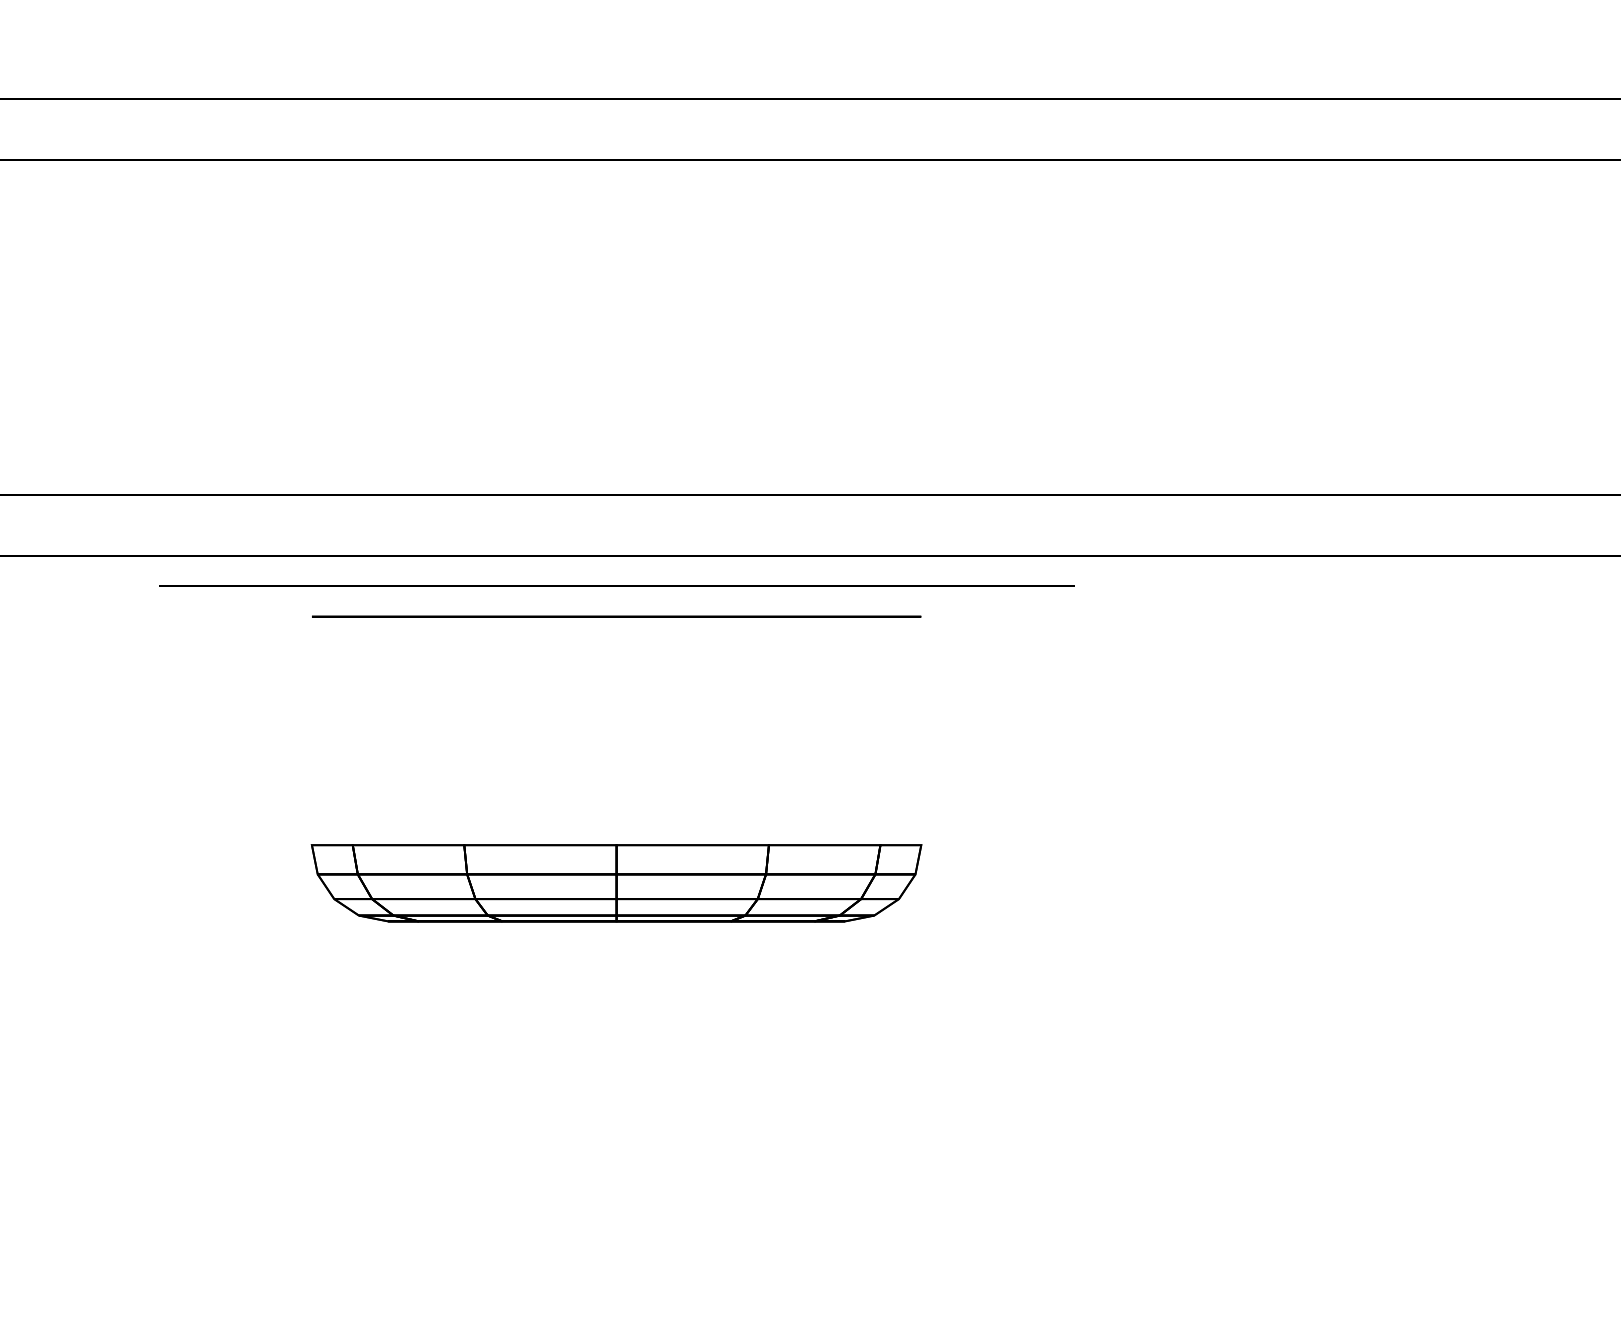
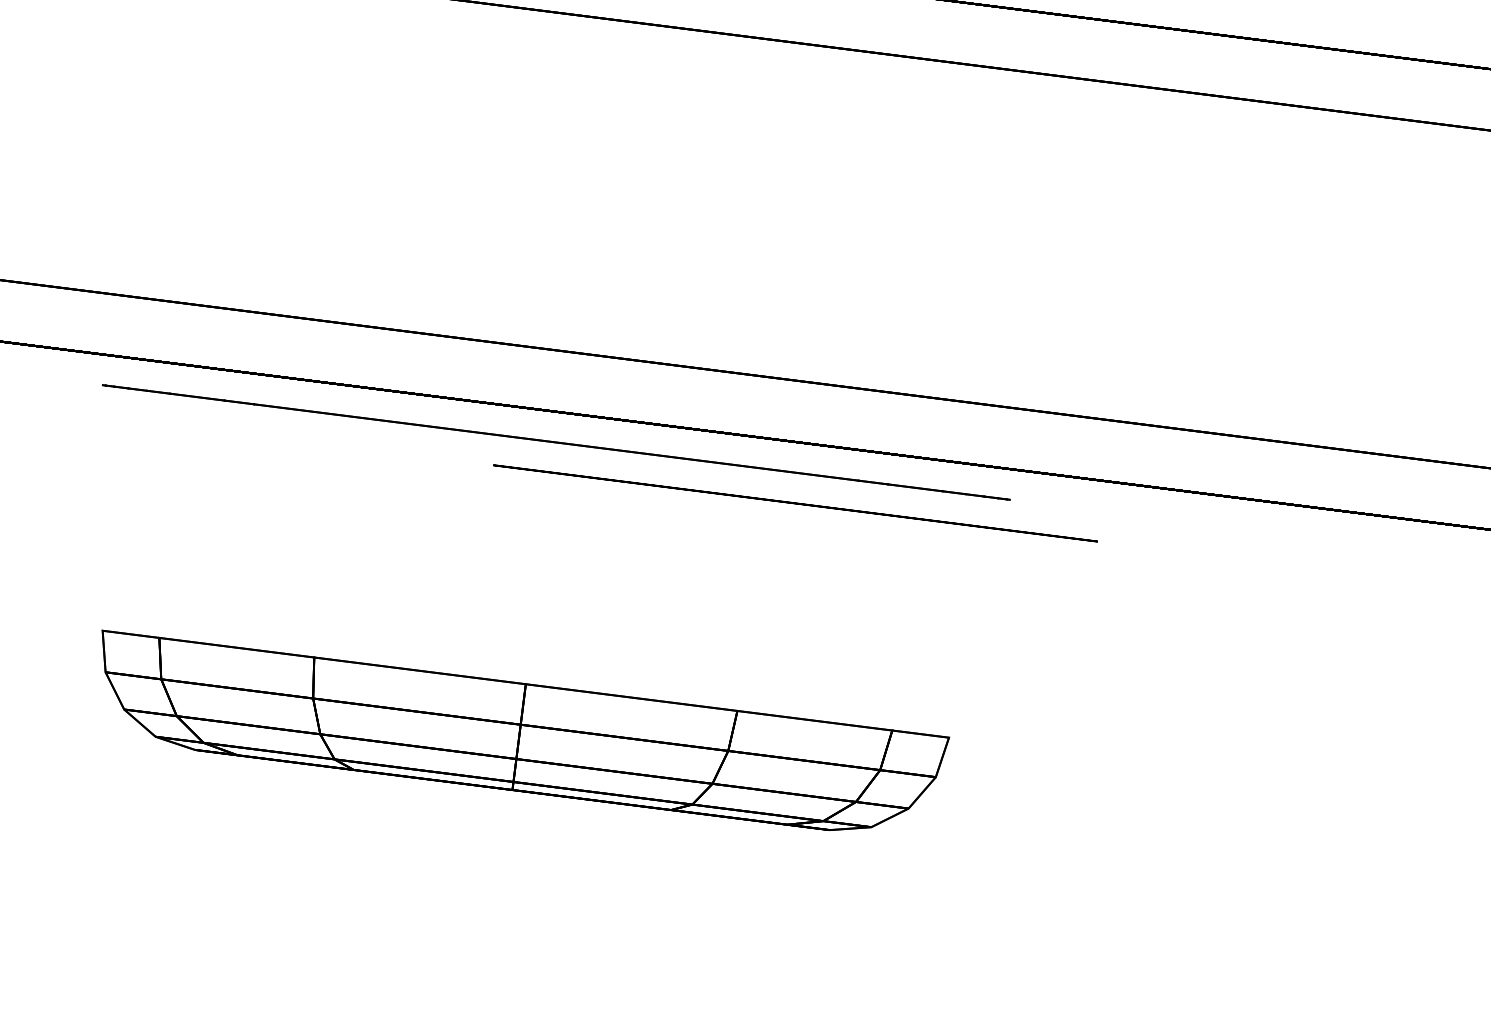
circle: (616, 616) -> (795, 503), moved
part: (616, 883) -> (518, 737), size x1.4

